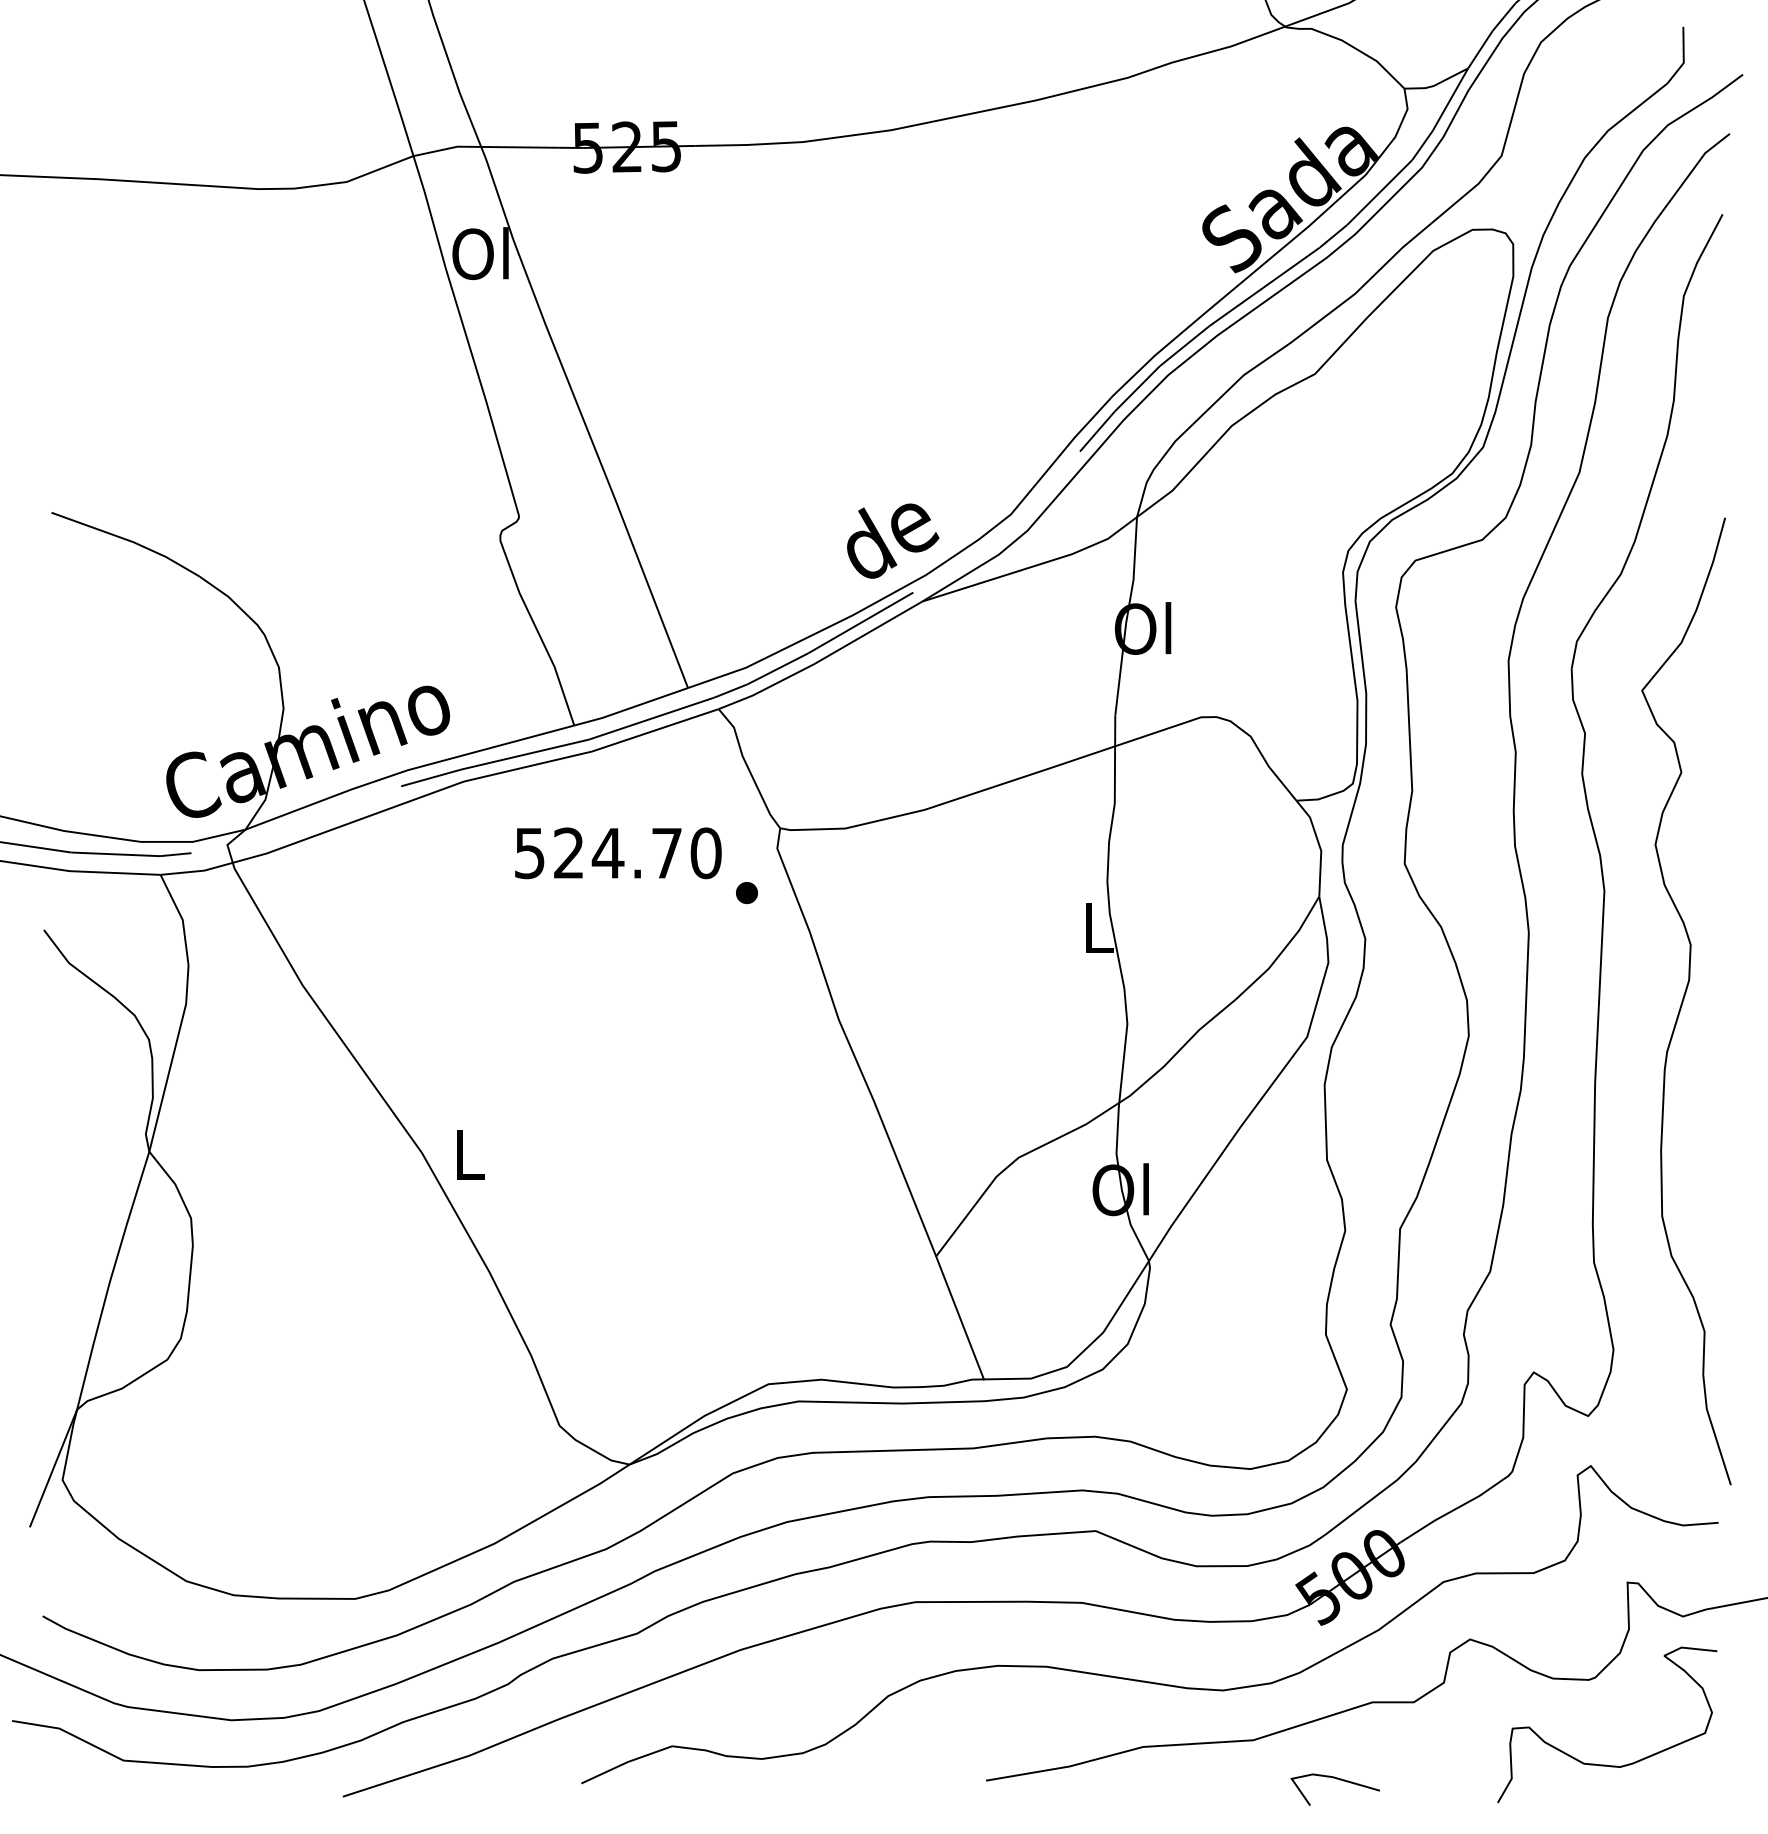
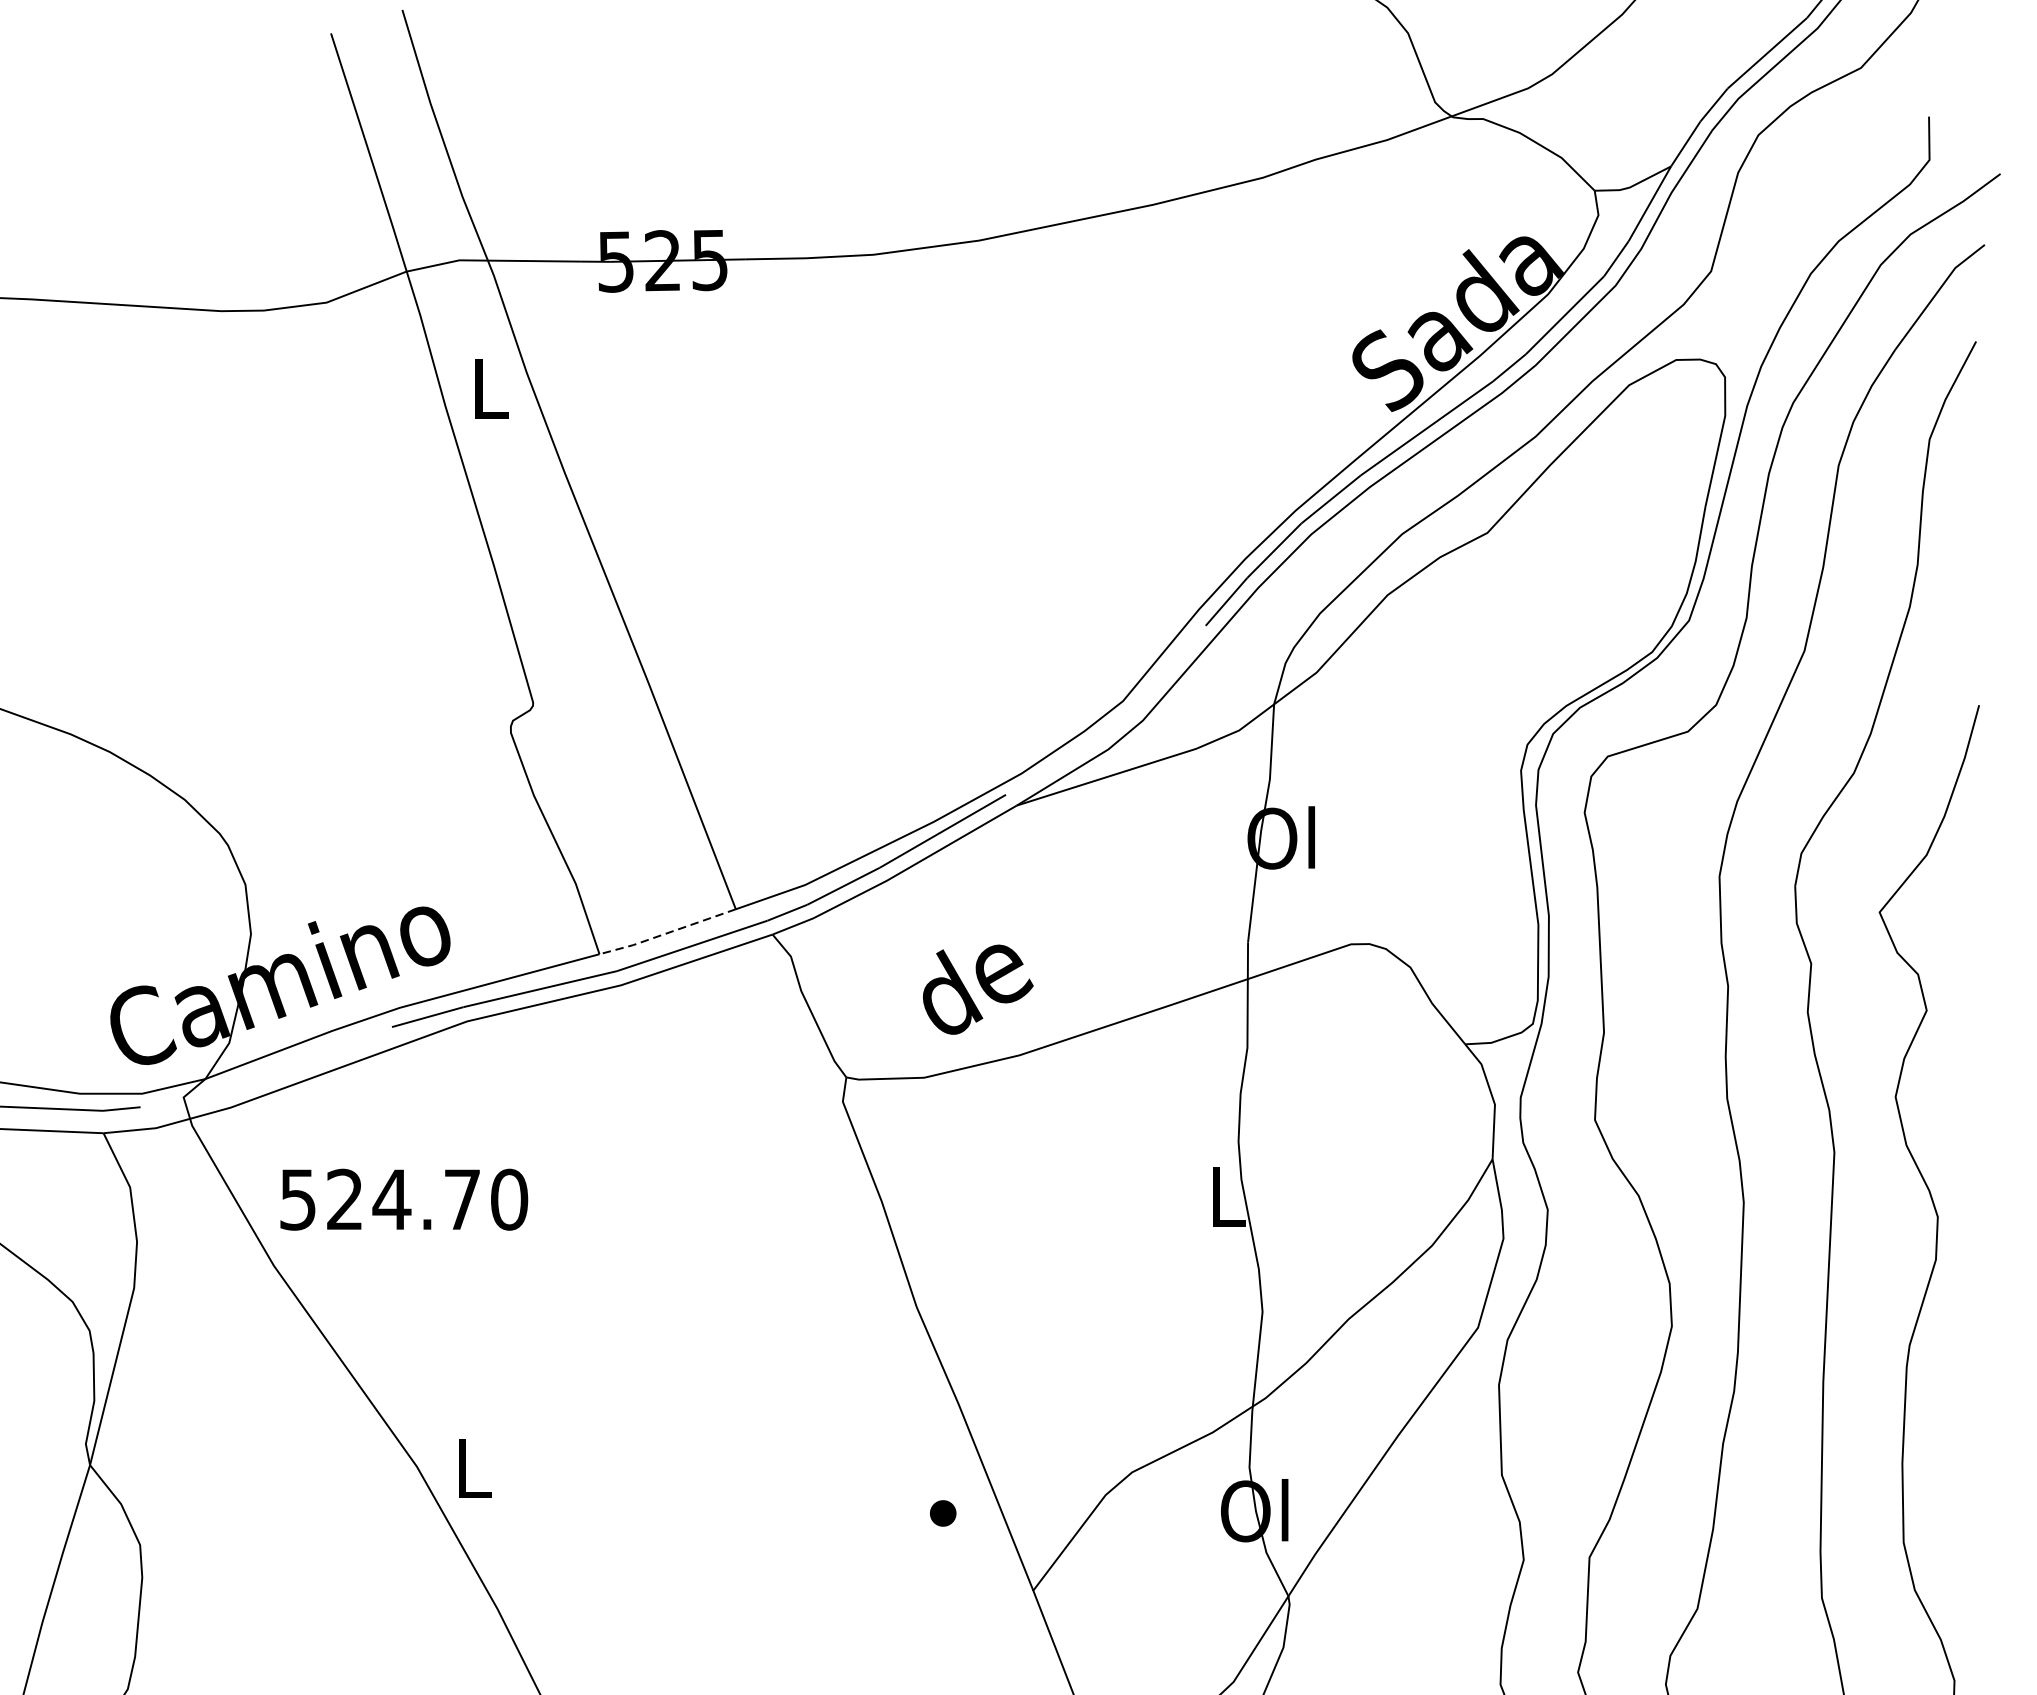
text: (480, 253) -> (487, 388), Ol -> L
text: (893, 540) -> (978, 988), moved
line: (630, 708) -> (666, 933), solid -> dashed
text: (618, 853) -> (404, 1199), moved
part: (746, 893) -> (942, 1514), moved

